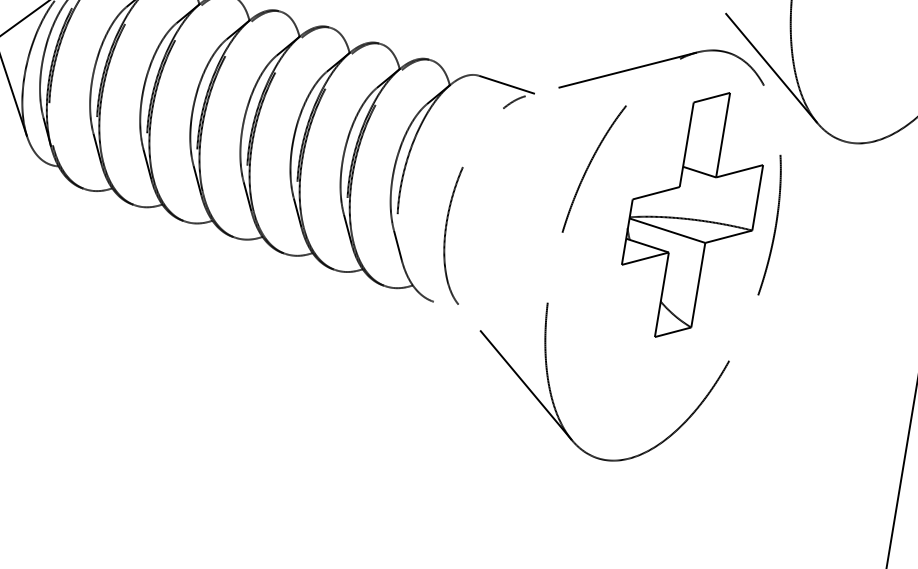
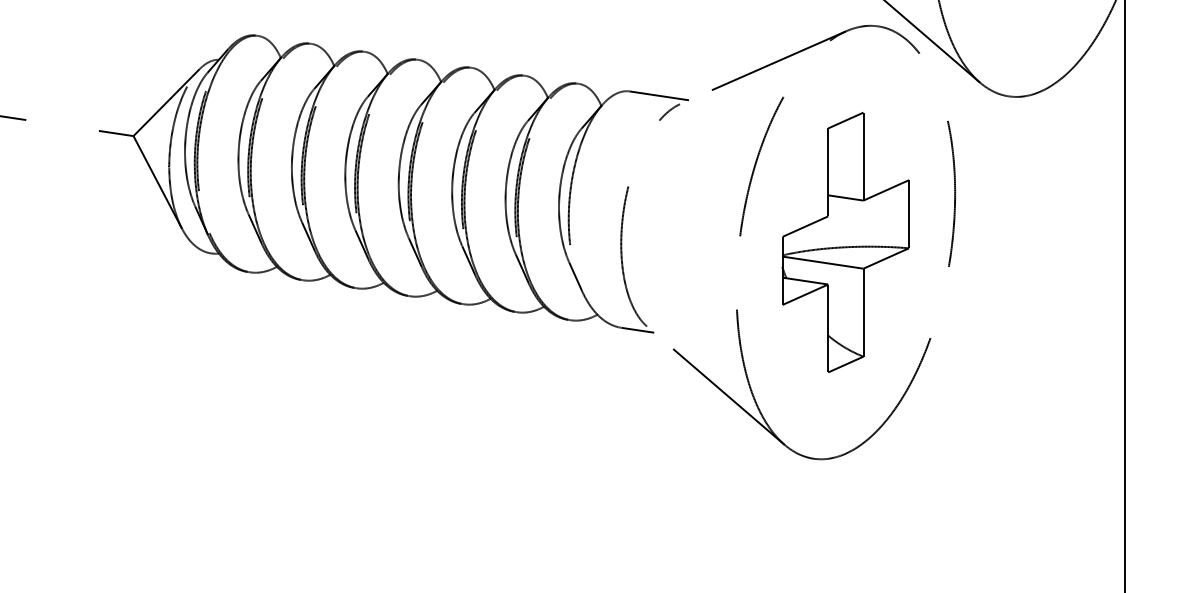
part: (692, 214) -> (845, 242), moved
line: (448, 305) -> (637, 329), added

